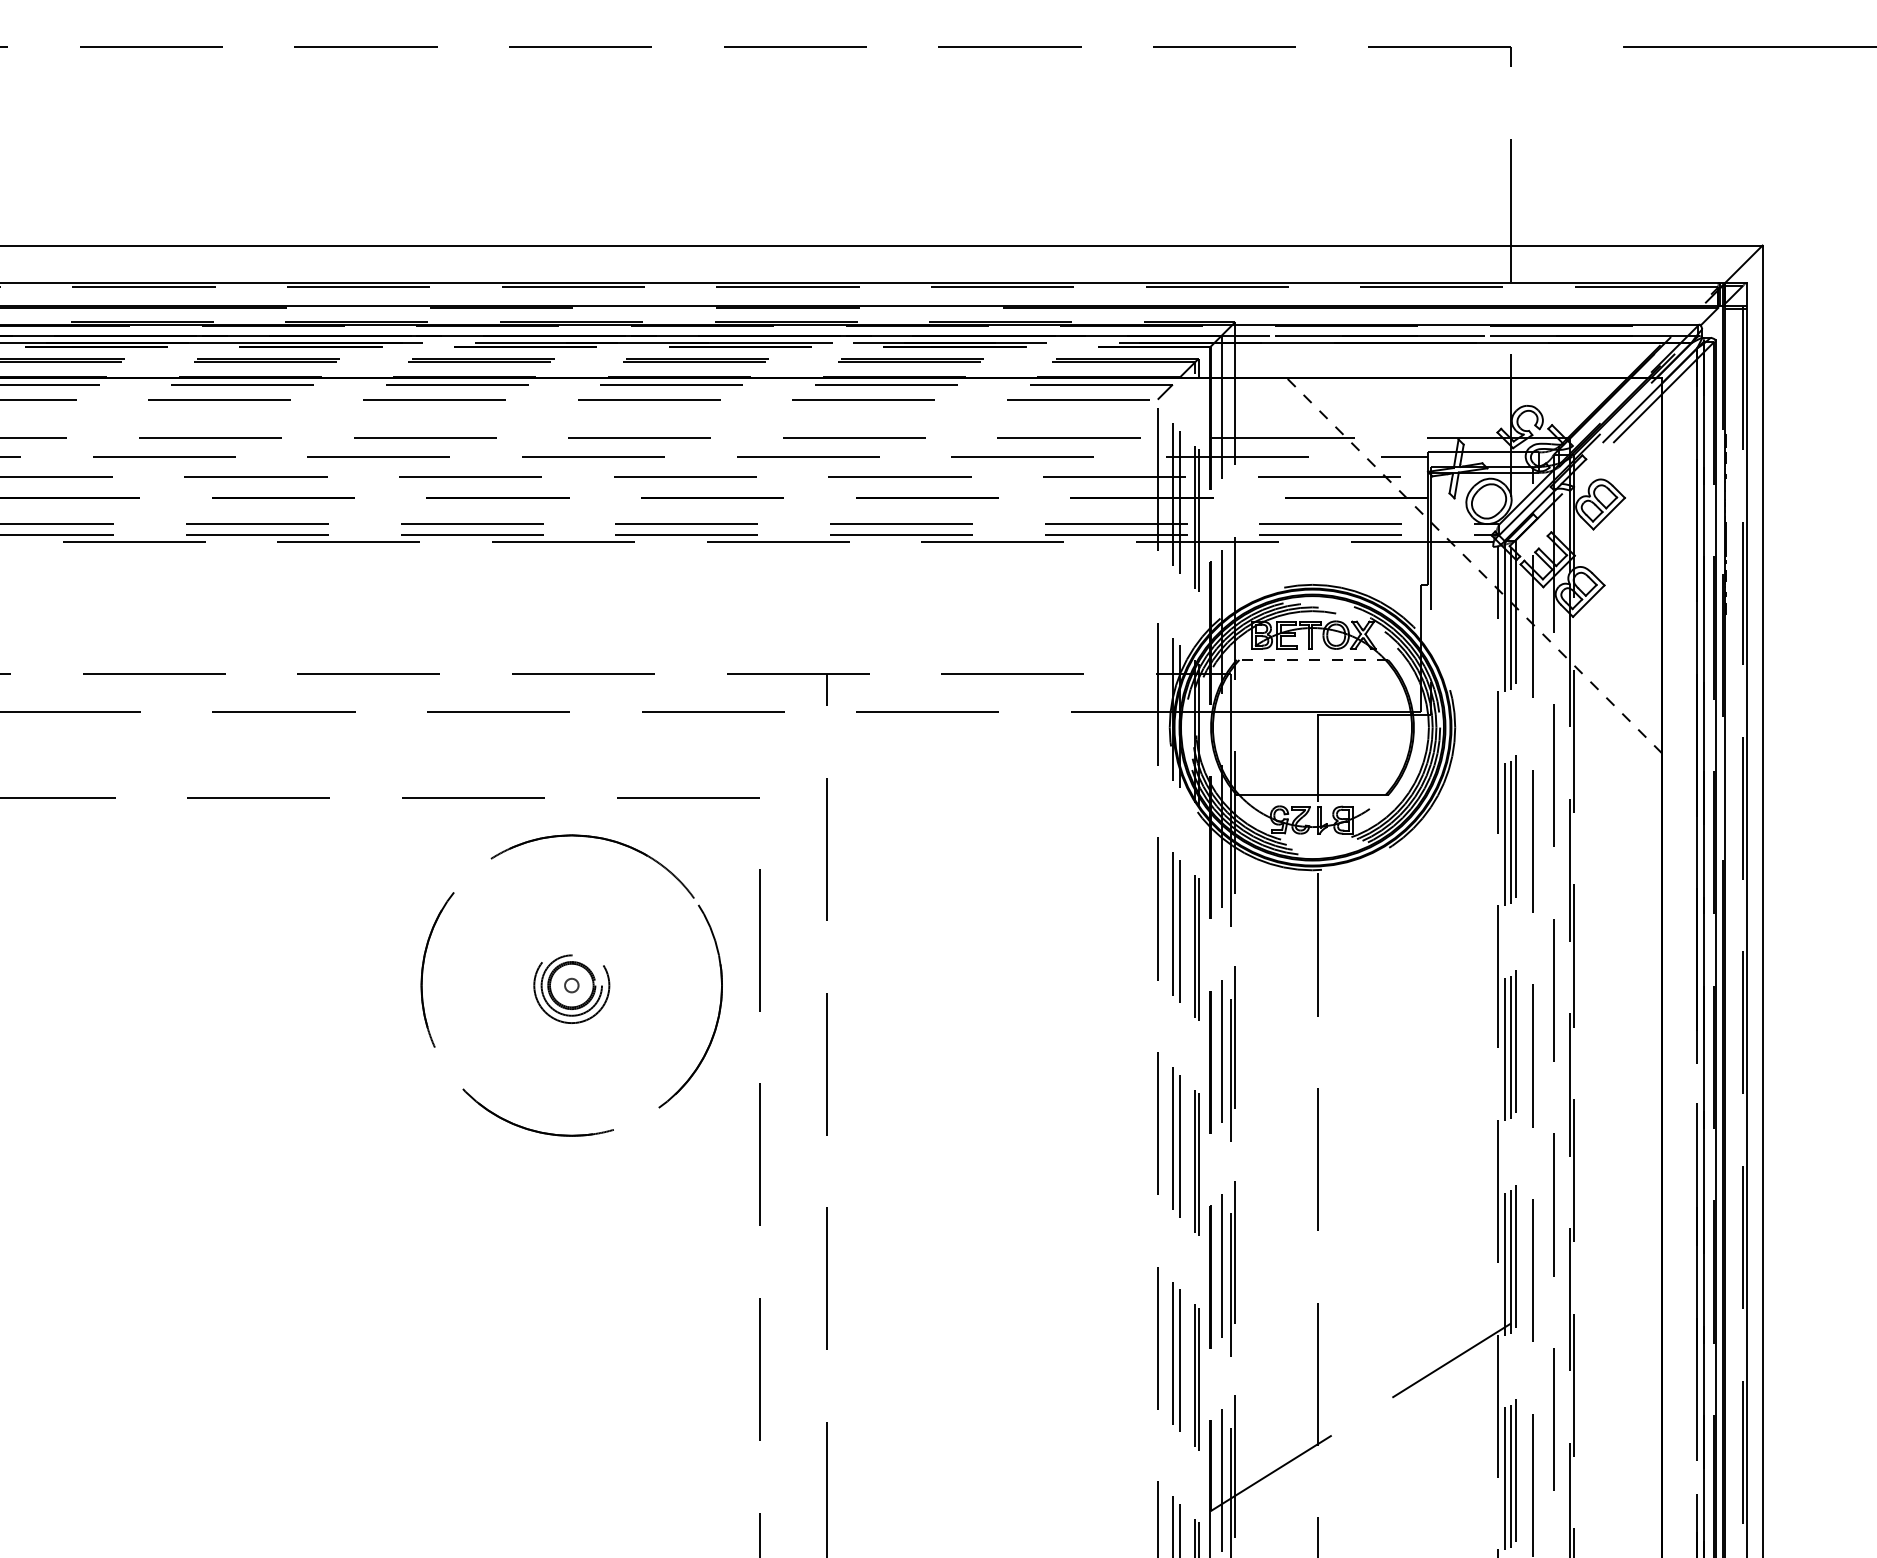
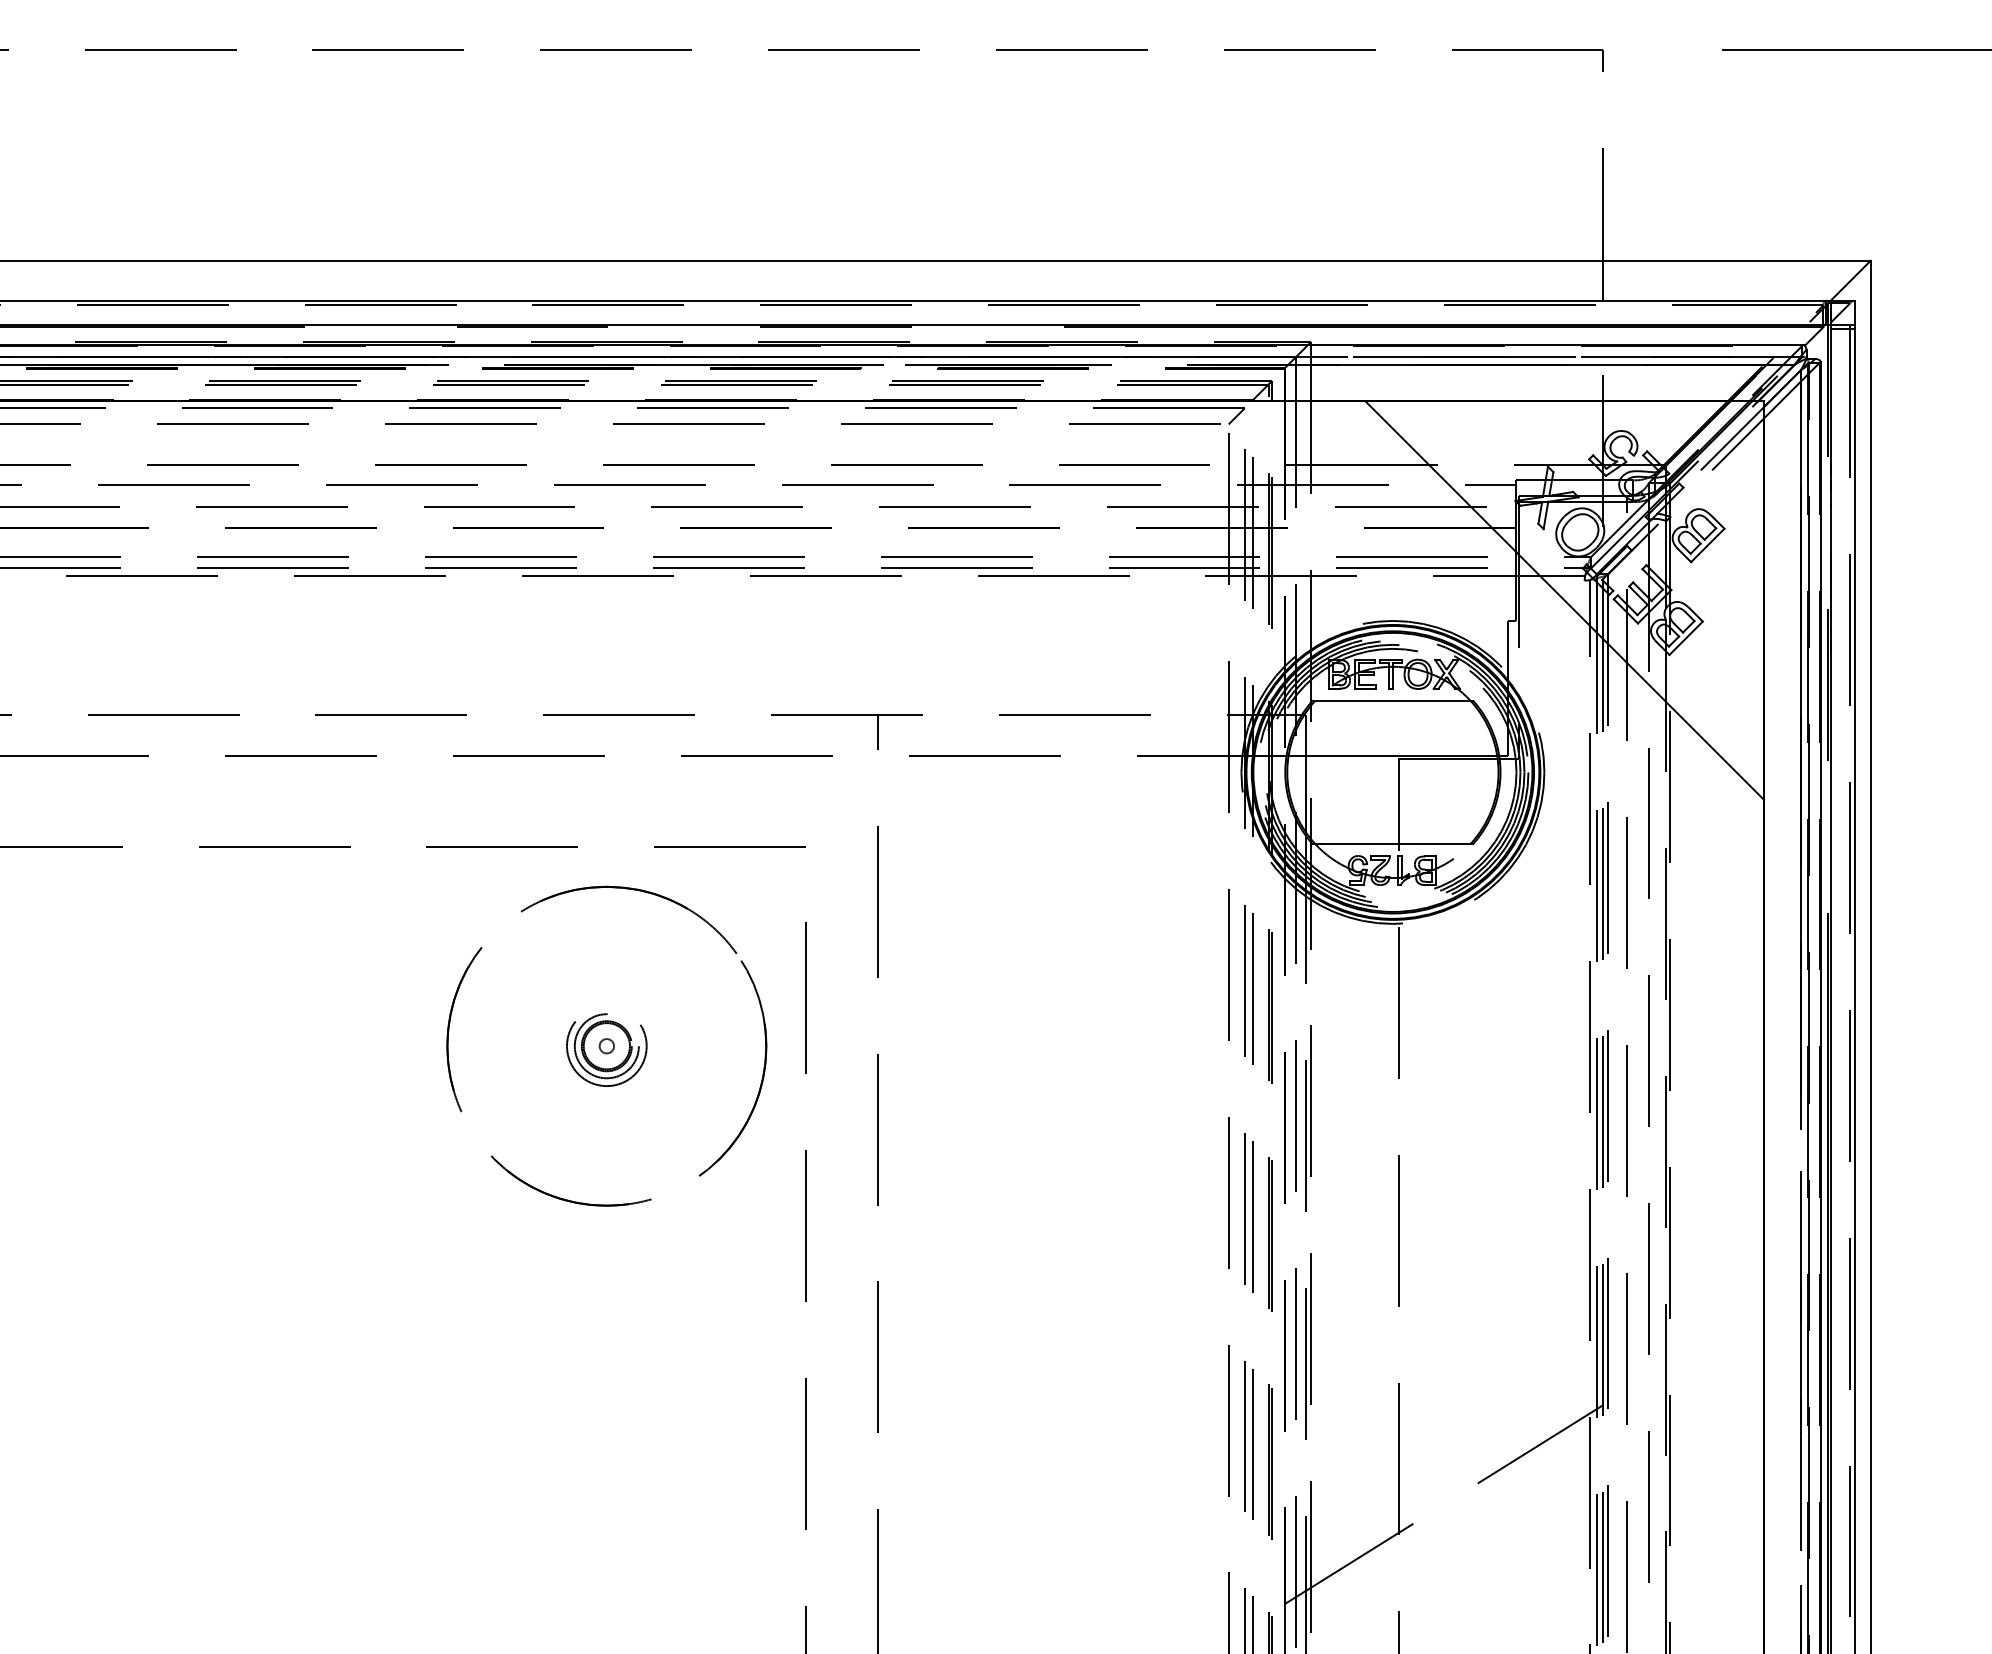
line: (1474, 565) -> (1564, 600), dashed -> solid
line: (1312, 659) -> (1392, 700), dashed -> solid

